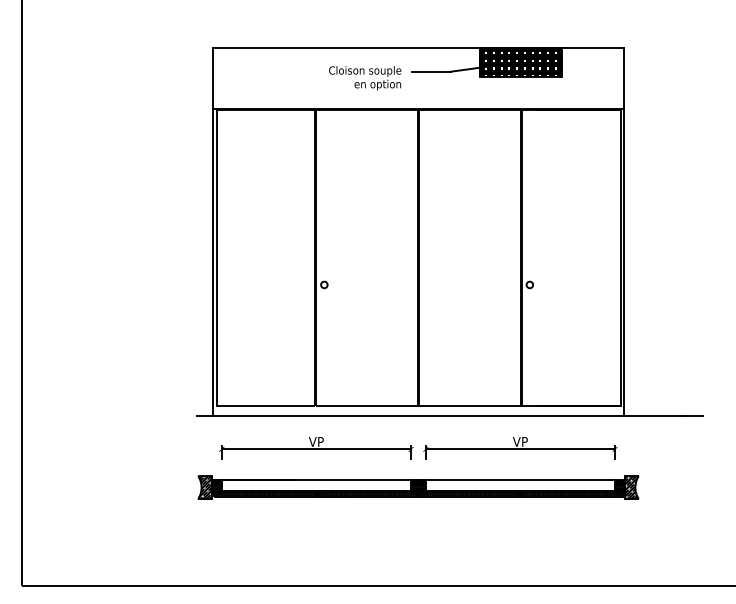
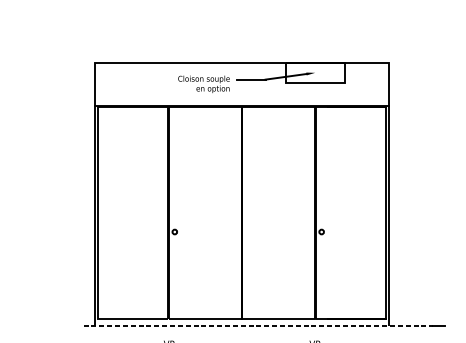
hatch: (520, 62) -> (314, 73), removed
line: (441, 416) -> (258, 326), solid -> dashed

